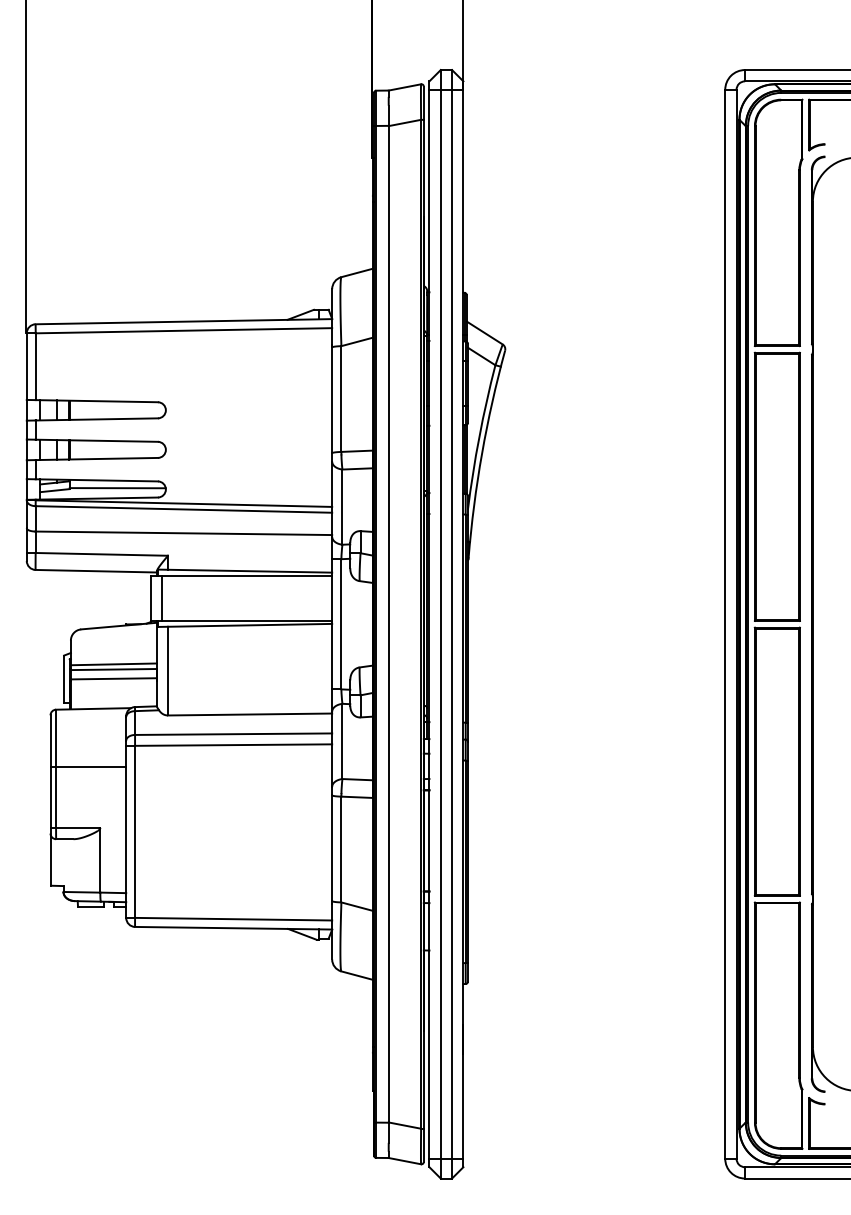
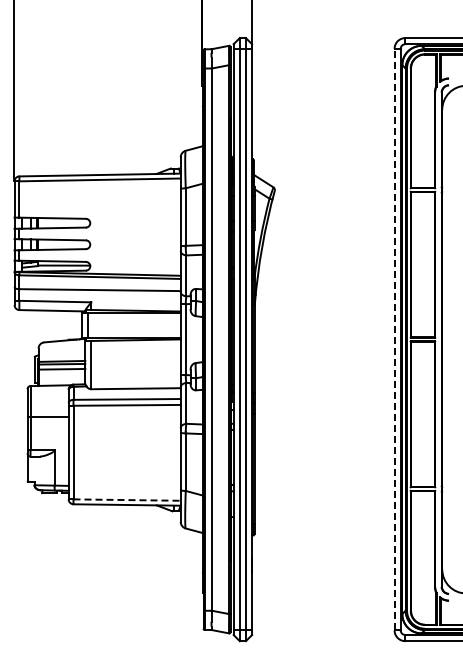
line: (725, 624) -> (394, 339), solid -> dashed
line: (234, 919) -> (127, 500), solid -> dashed

